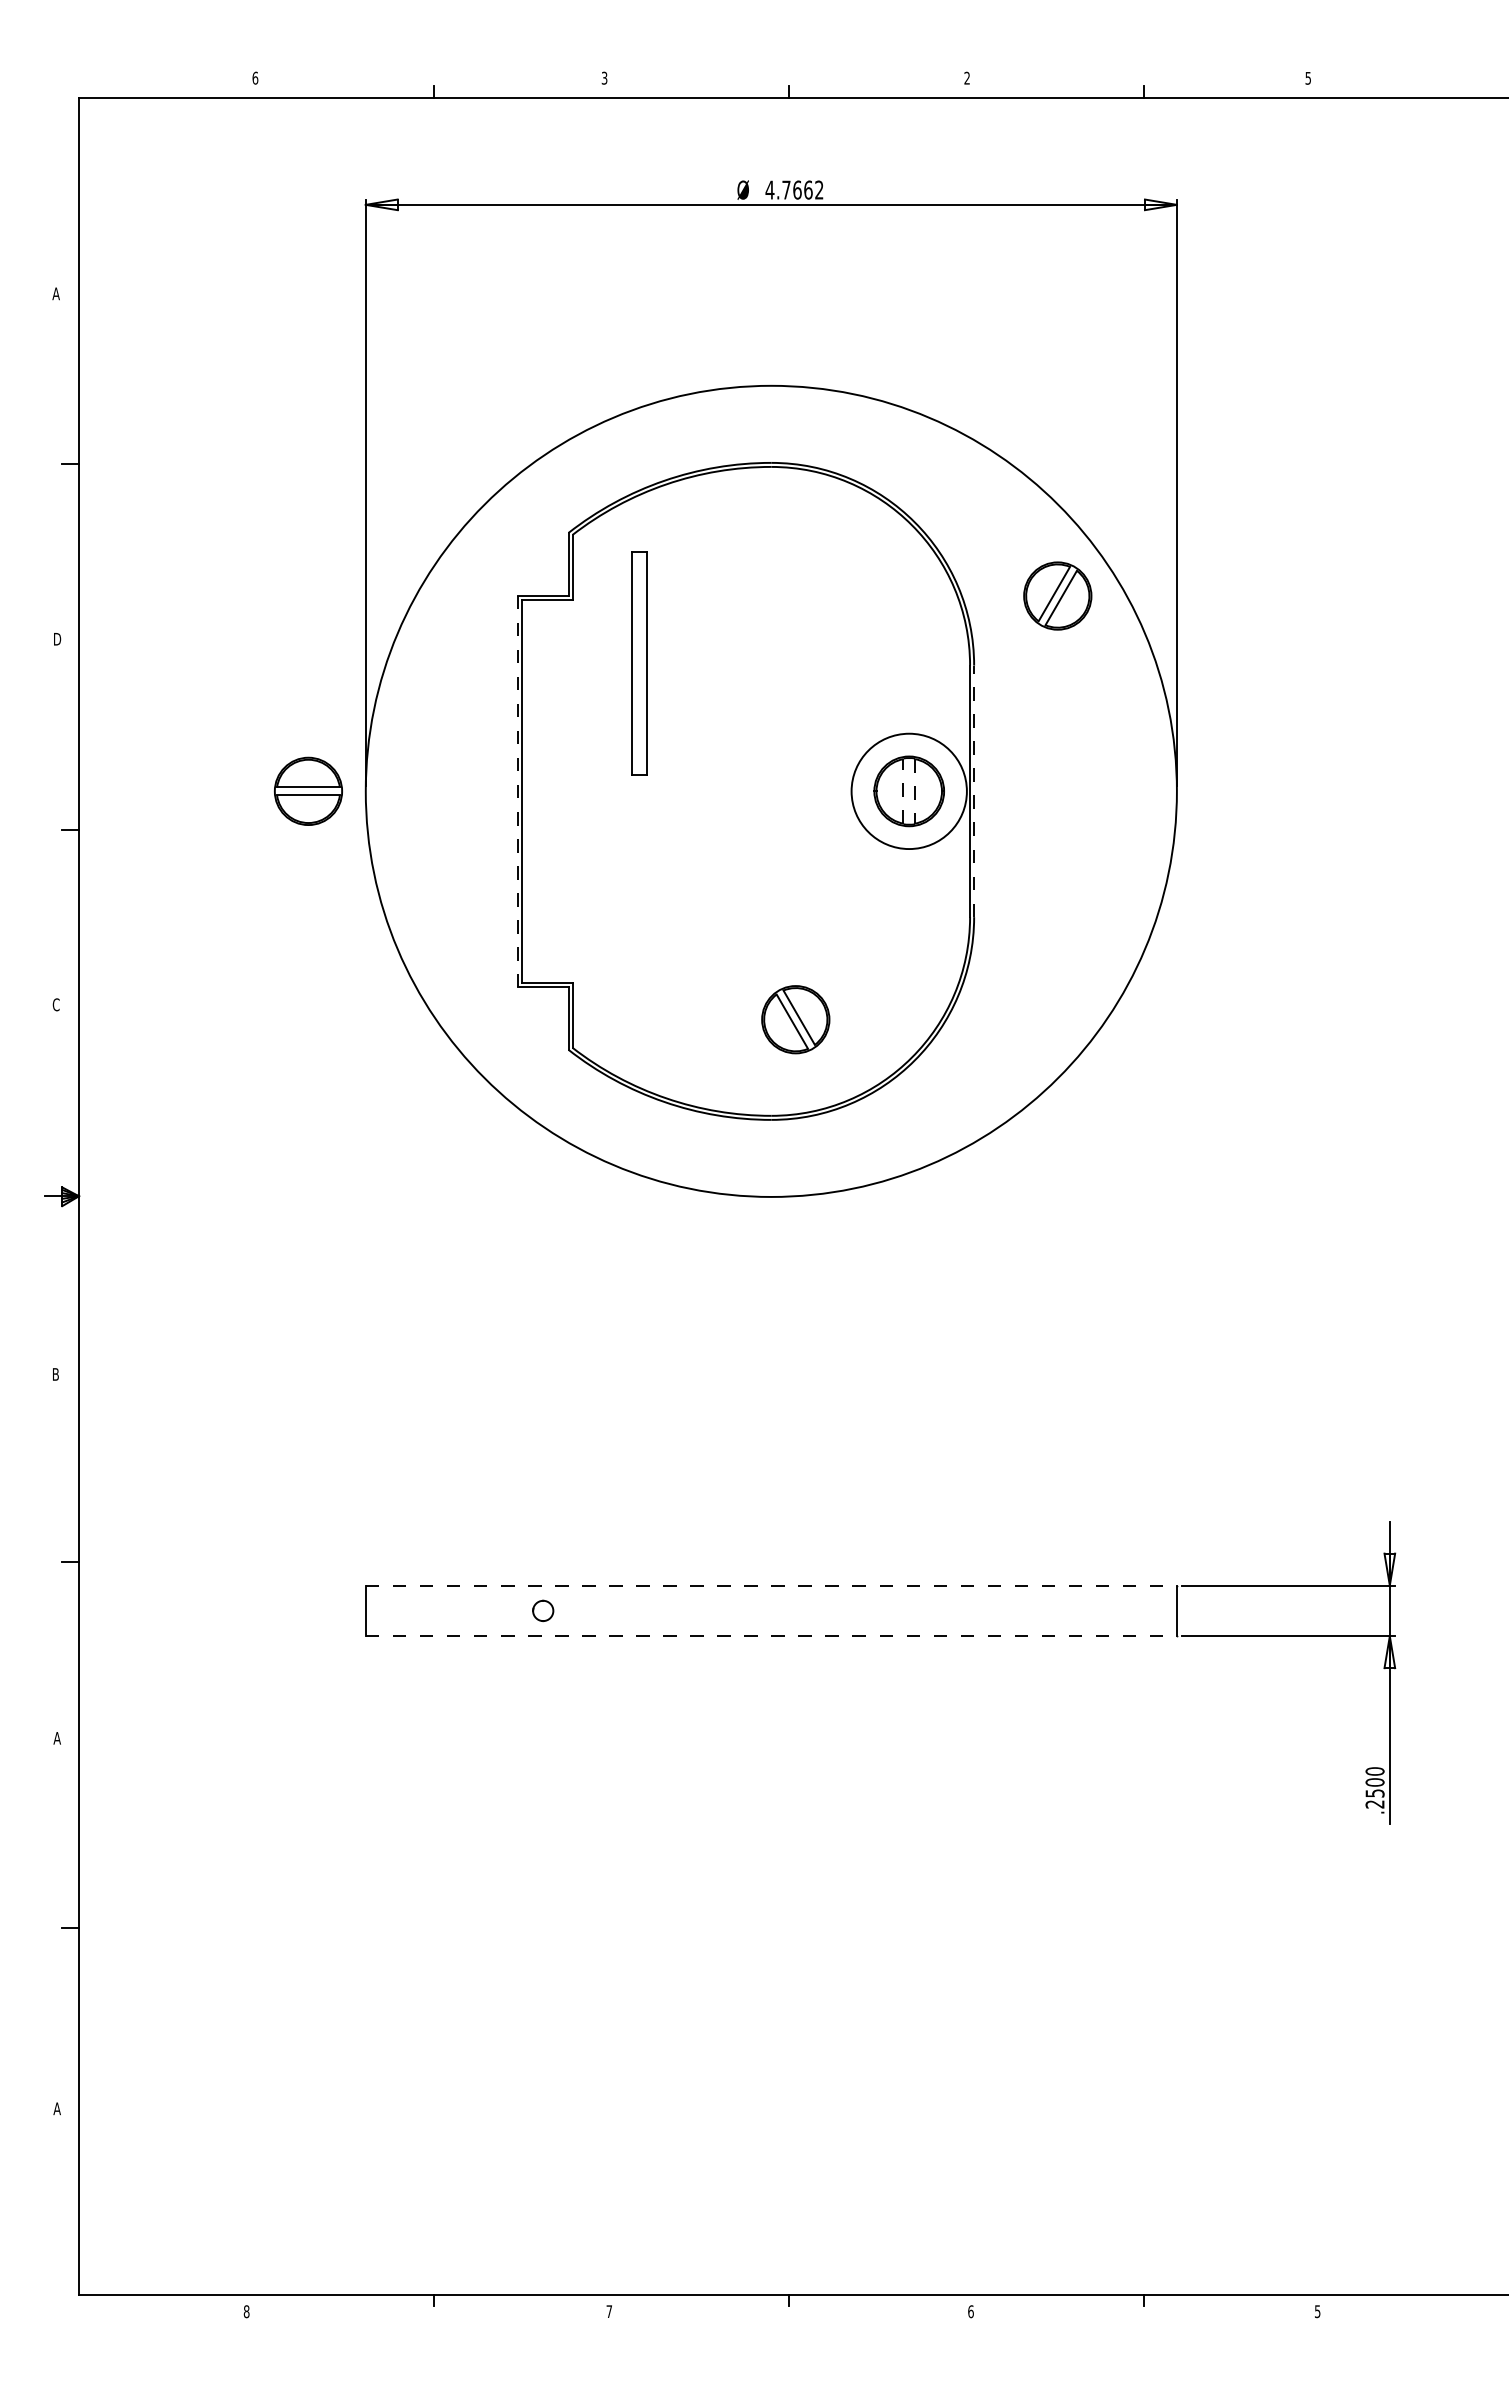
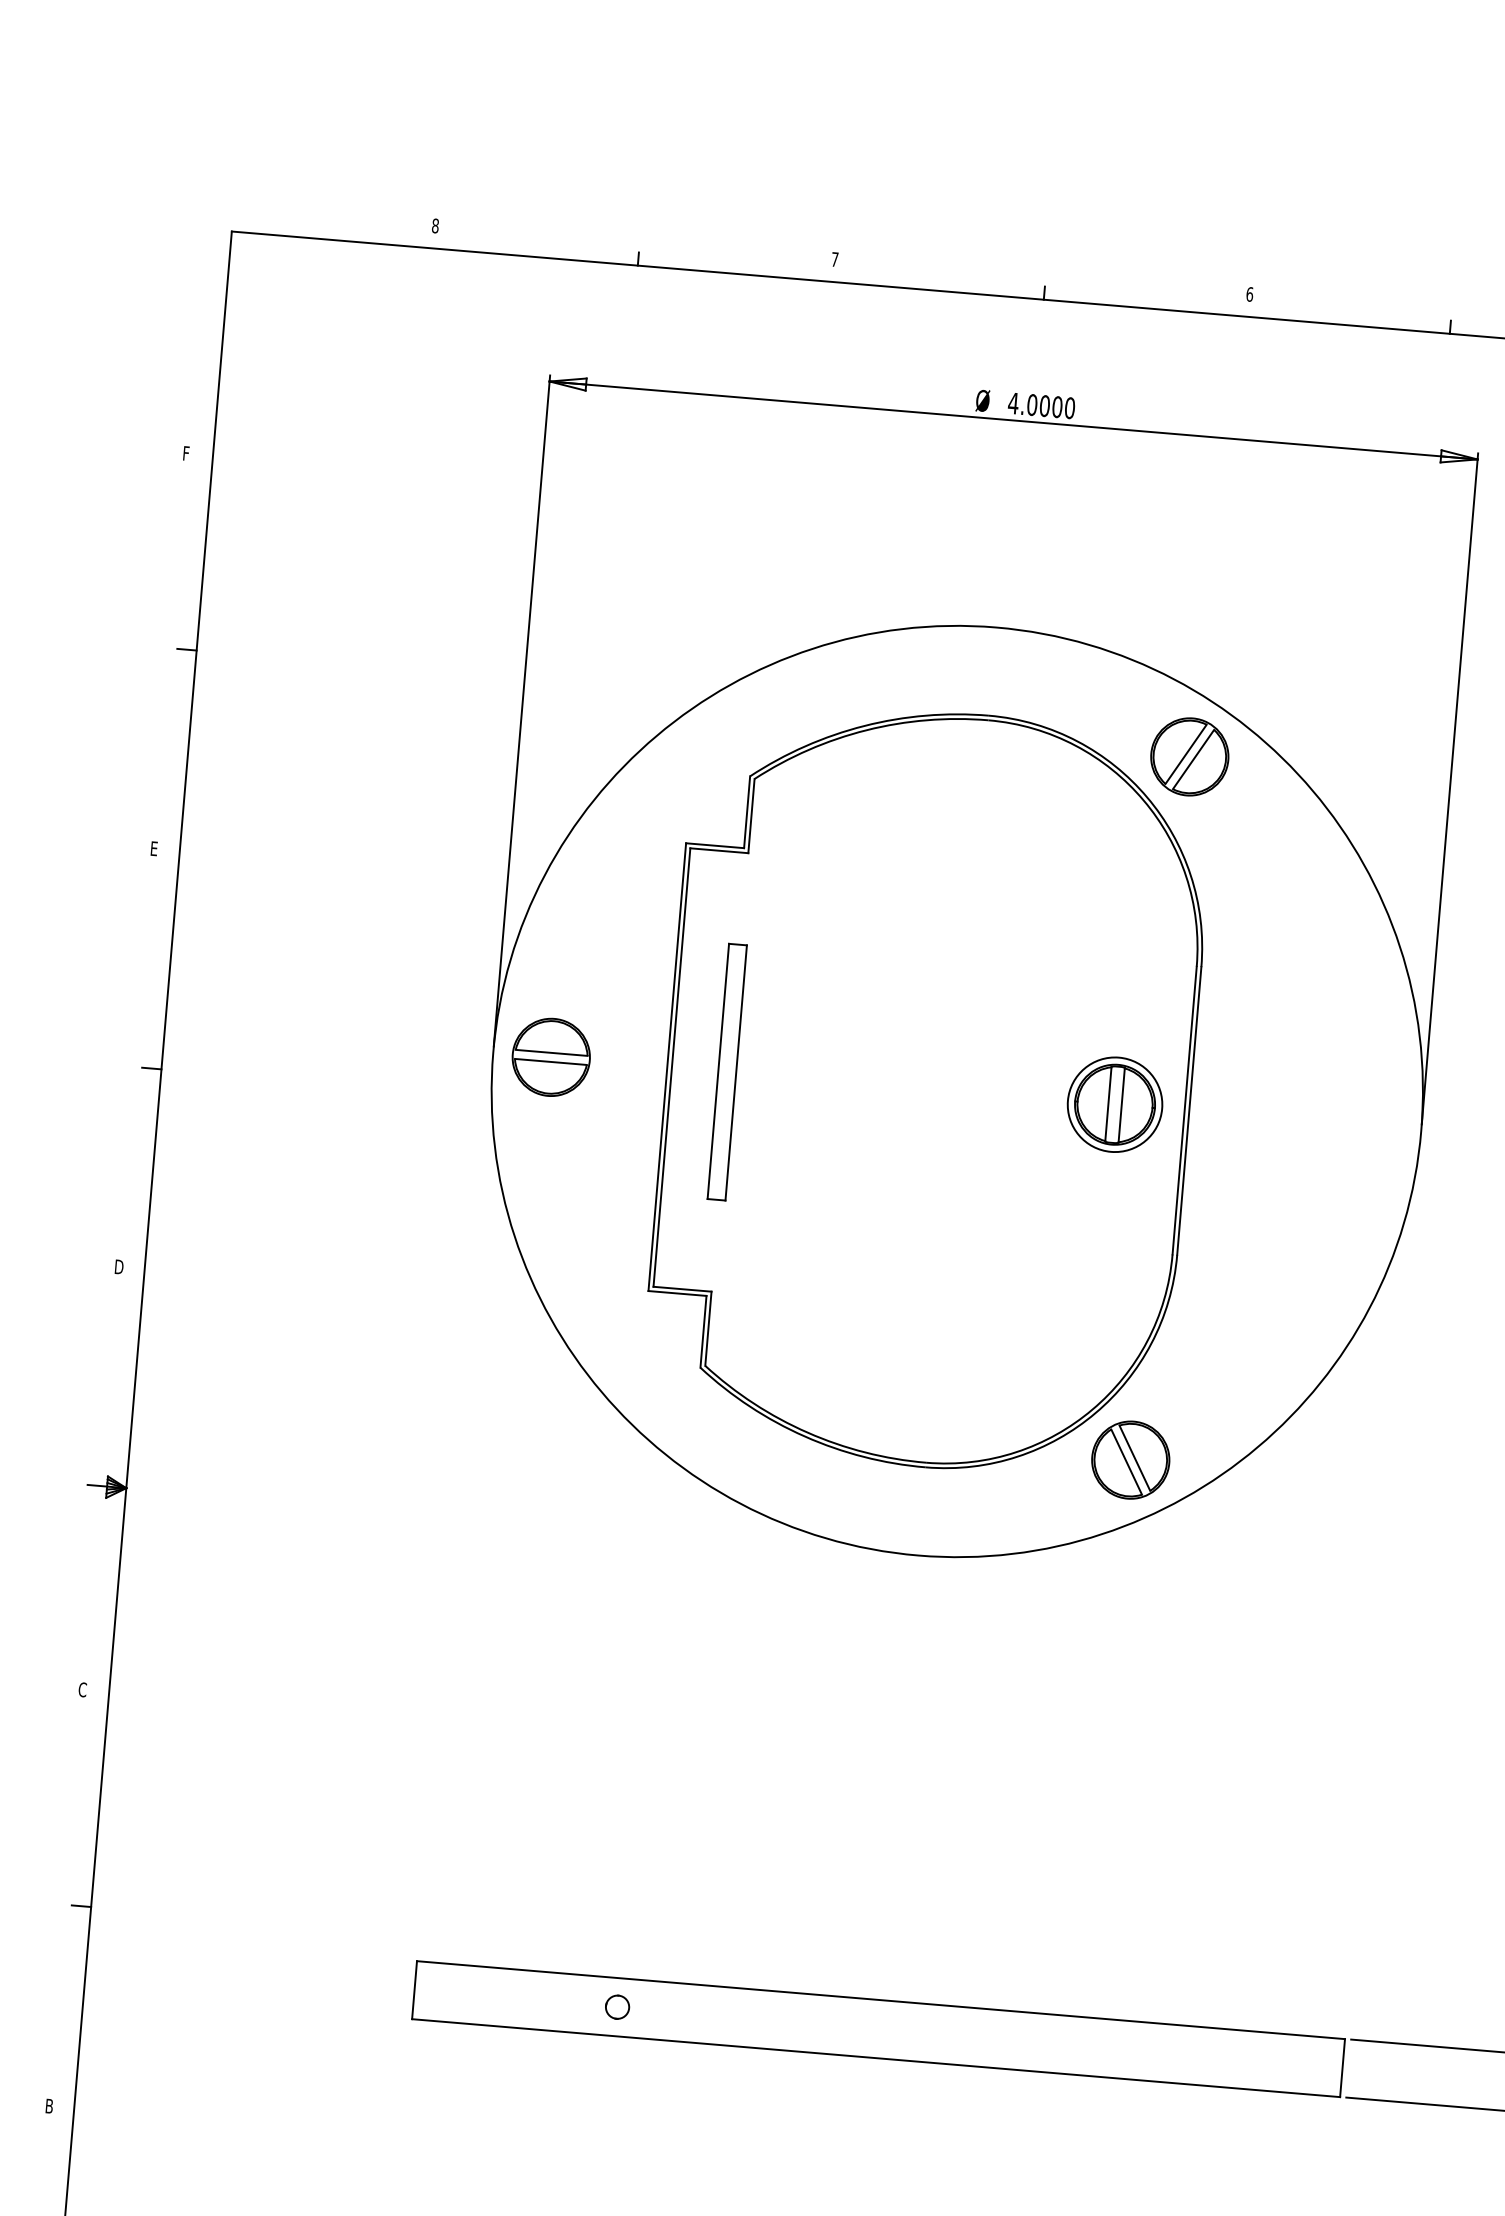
text: (255, 77) -> (435, 225), 6 -> 8
text: (604, 77) -> (834, 258), 3 -> 7
text: (967, 77) -> (1250, 293), 2 -> 6
text: (802, 189) -> (1050, 405), 4.7662 -> 4.0000
text: (55, 293) -> (186, 453), A -> F
part: (1057, 595) -> (1189, 756), moved
text: (57, 639) -> (155, 849), D -> E
part: (639, 663) -> (727, 1072), moved
part: (308, 790) -> (551, 1056), moved
line: (903, 790) -> (1108, 1103), dashed -> solid
line: (517, 791) -> (666, 1067), dashed -> solid
circle: (909, 791) -> (1115, 1104), size x0.71
line: (915, 791) -> (1122, 1105), dashed -> solid
line: (974, 791) -> (1189, 1111), dashed -> solid
text: (56, 1004) -> (118, 1266), C -> D
part: (795, 1019) -> (1130, 1459), moved
text: (55, 1374) -> (82, 1689), B -> C
line: (771, 1585) -> (881, 2000), dashed -> solid
line: (771, 1636) -> (876, 2058), dashed -> solid
text: (56, 1738) -> (48, 2106), A -> B

